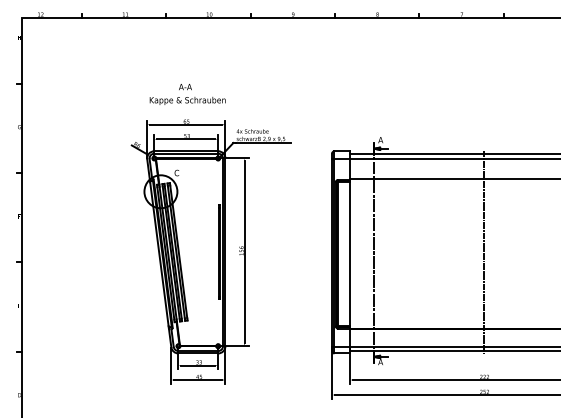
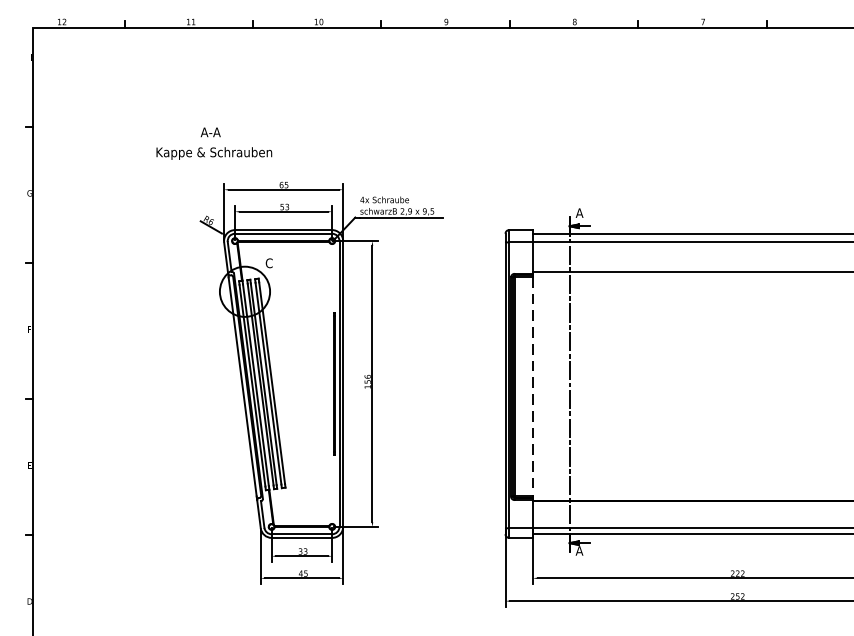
text: (187, 94) -> (213, 143), moved
line: (483, 252) -> (736, 384), removed
line: (350, 253) -> (533, 385), solid -> dashed

